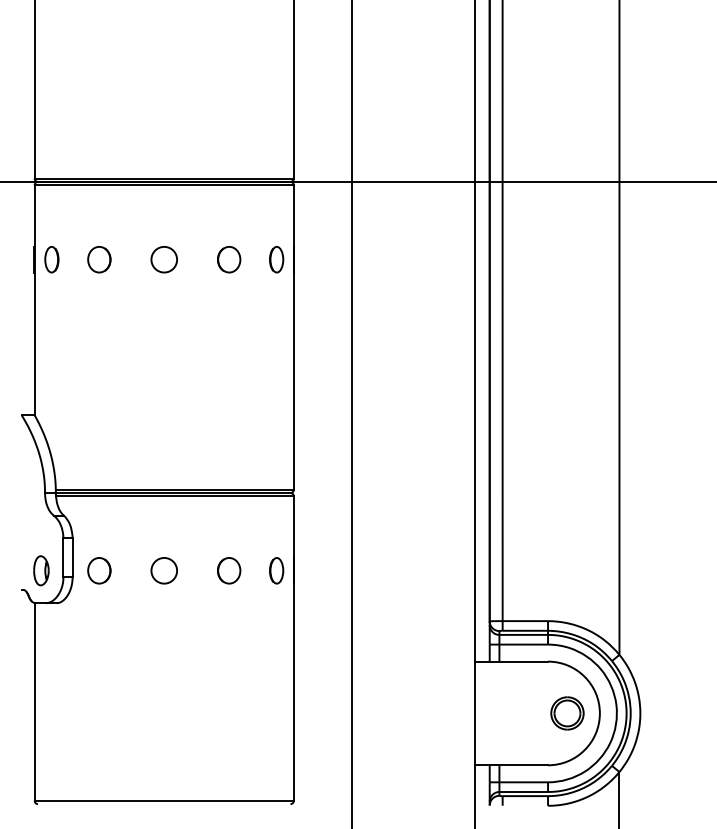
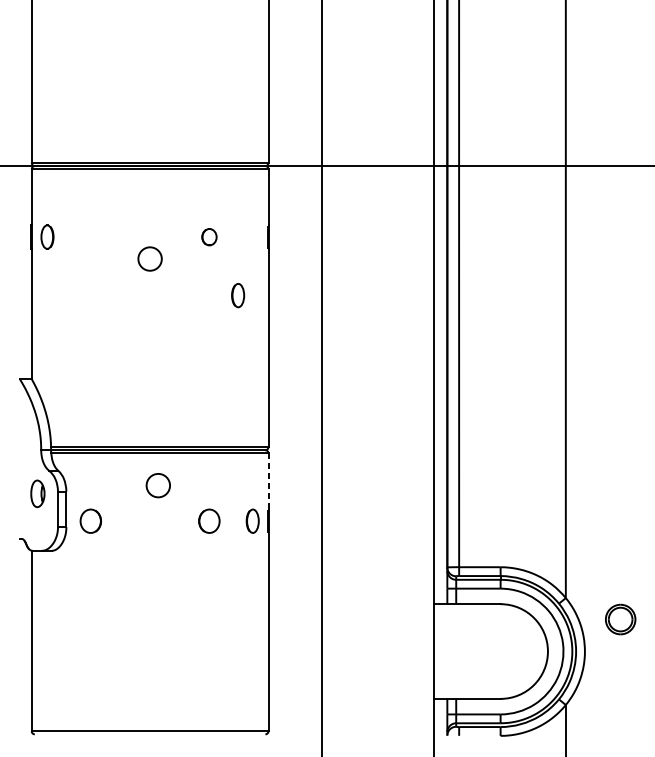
part: (99, 259) -> (90, 236), removed
circle: (163, 259) -> (149, 258), moved
part: (229, 259) -> (209, 236), size x0.7
part: (276, 259) -> (237, 295), moved
line: (293, 527) -> (268, 481), solid -> dashed
part: (41, 570) -> (37, 493), moved
circle: (163, 570) -> (157, 485), moved
part: (567, 713) -> (620, 619), moved

